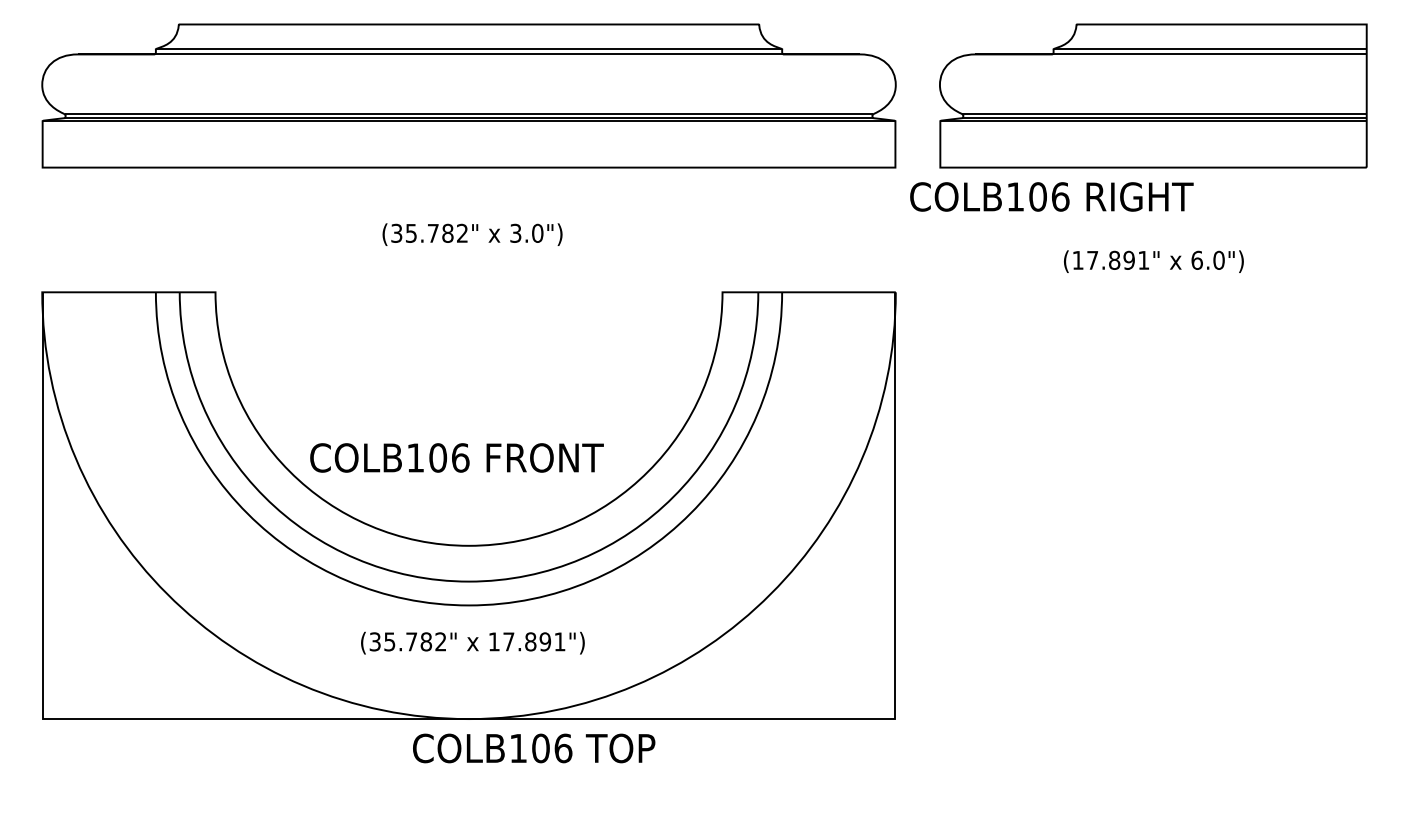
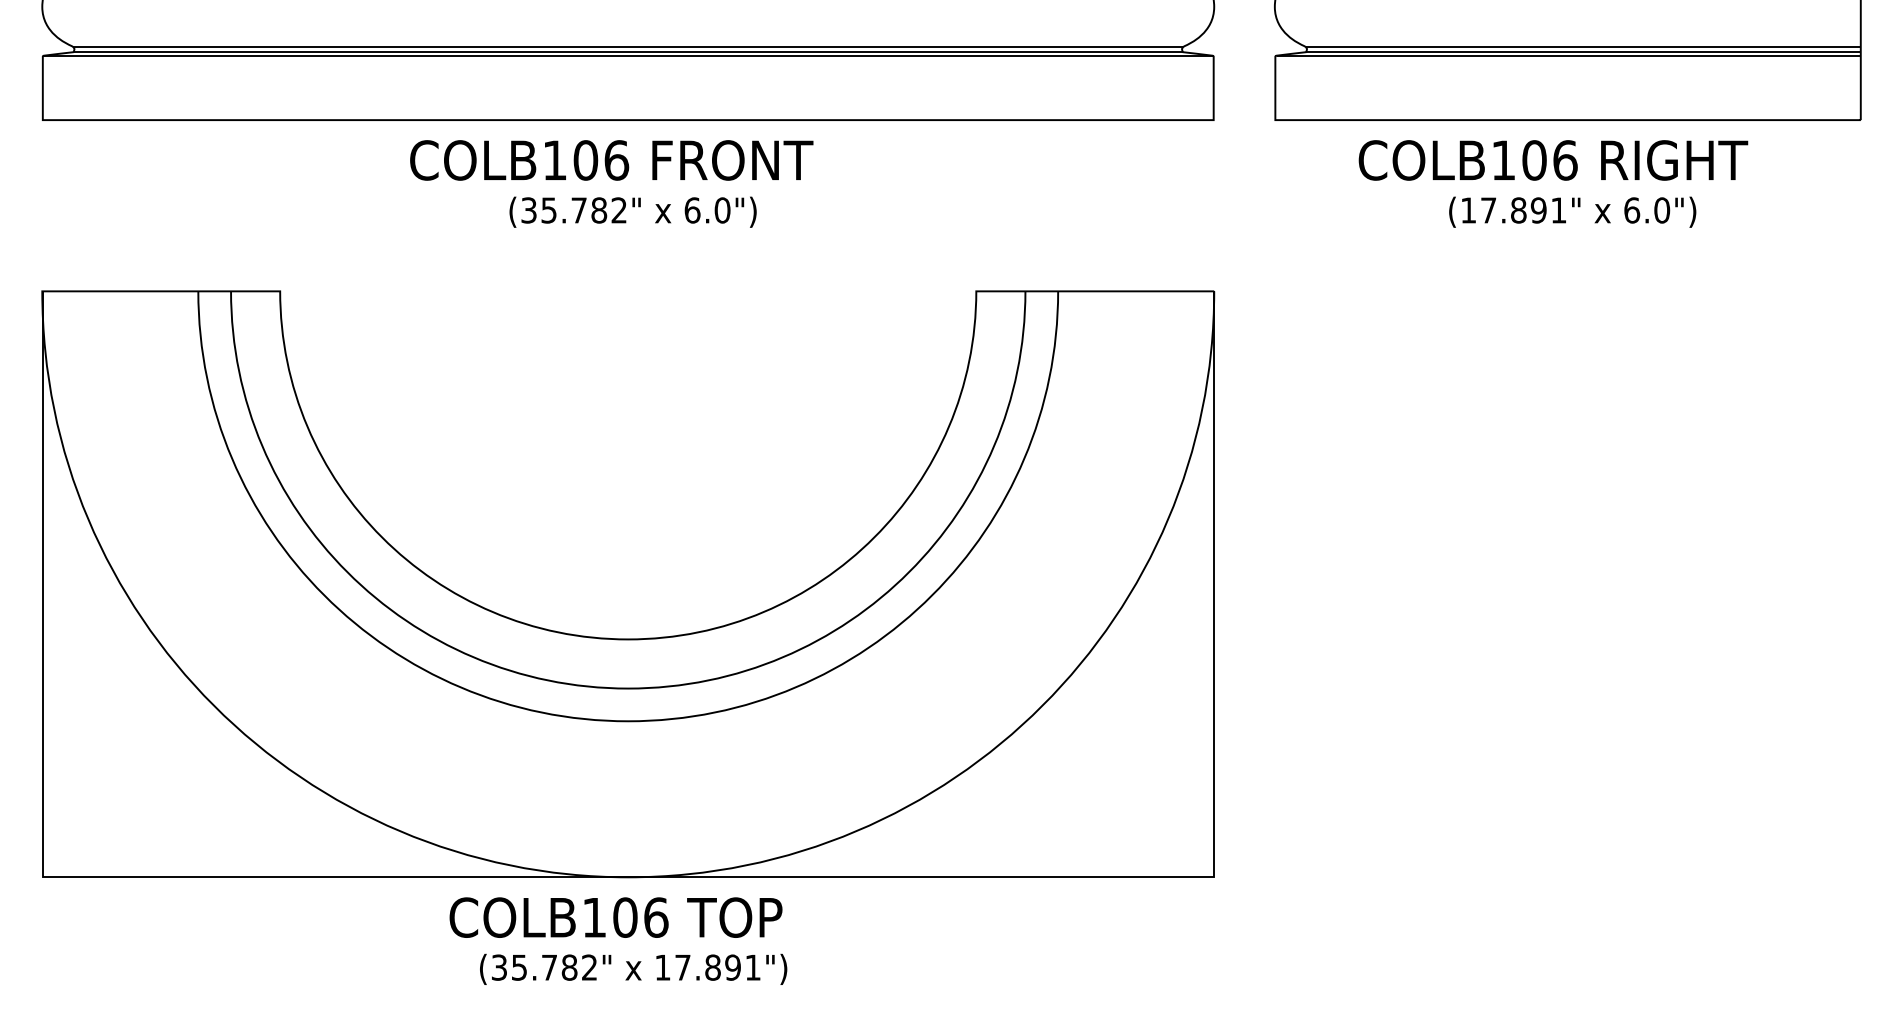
text: (1051, 196) -> (1552, 159), moved
text: (515, 232) -> (692, 209), 3.0") -> 6.0")
text: (1153, 261) -> (1572, 211), moved
text: (456, 457) -> (611, 159), moved
text: (472, 642) -> (633, 968), moved
text: (534, 748) -> (616, 917), moved

